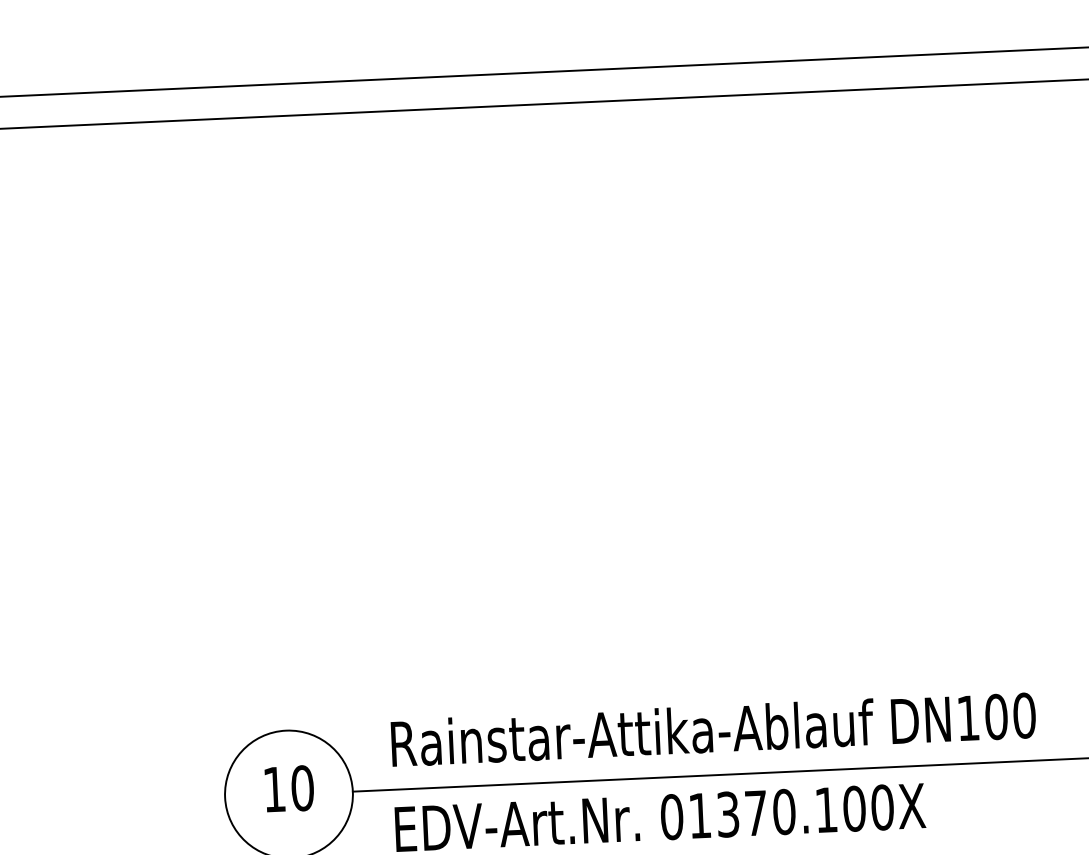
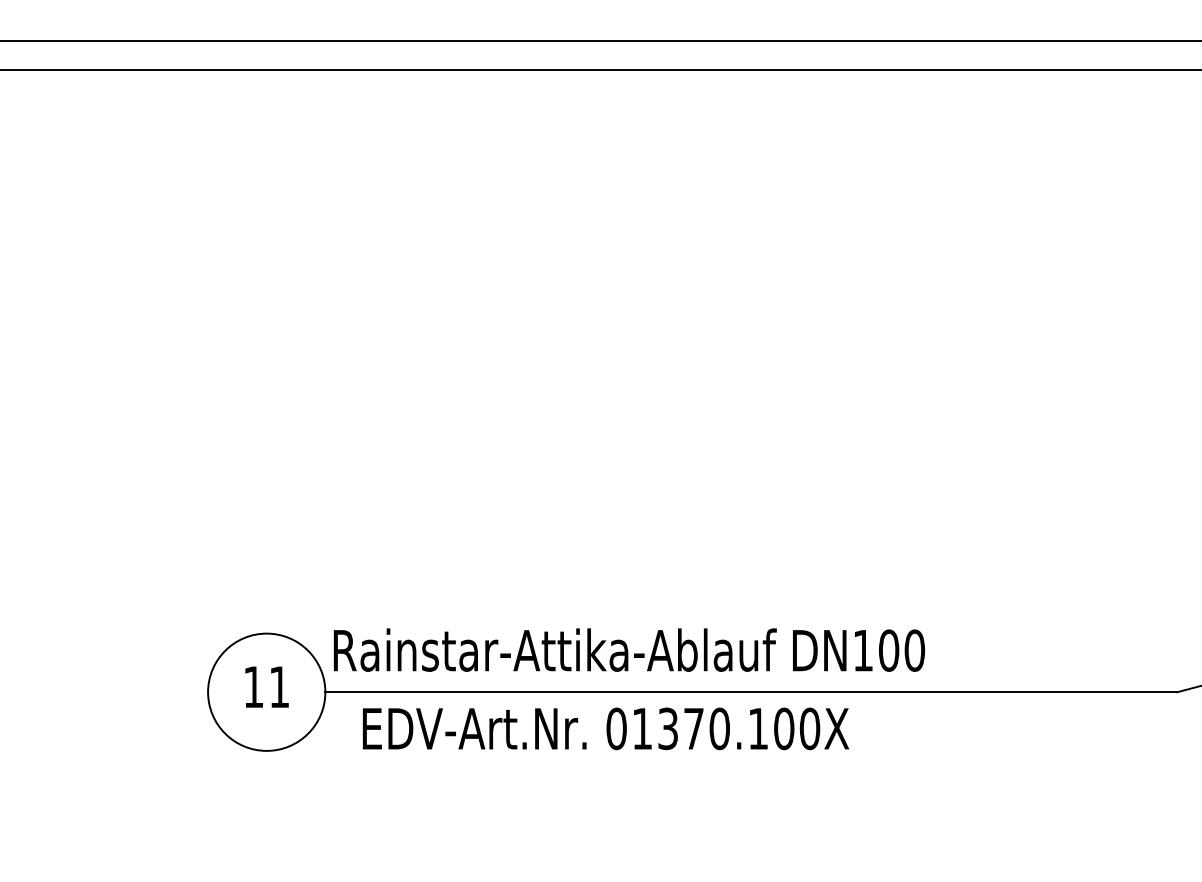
text: (713, 728) -> (629, 649), moved
text: (302, 787) -> (279, 686), 10 -> 11

